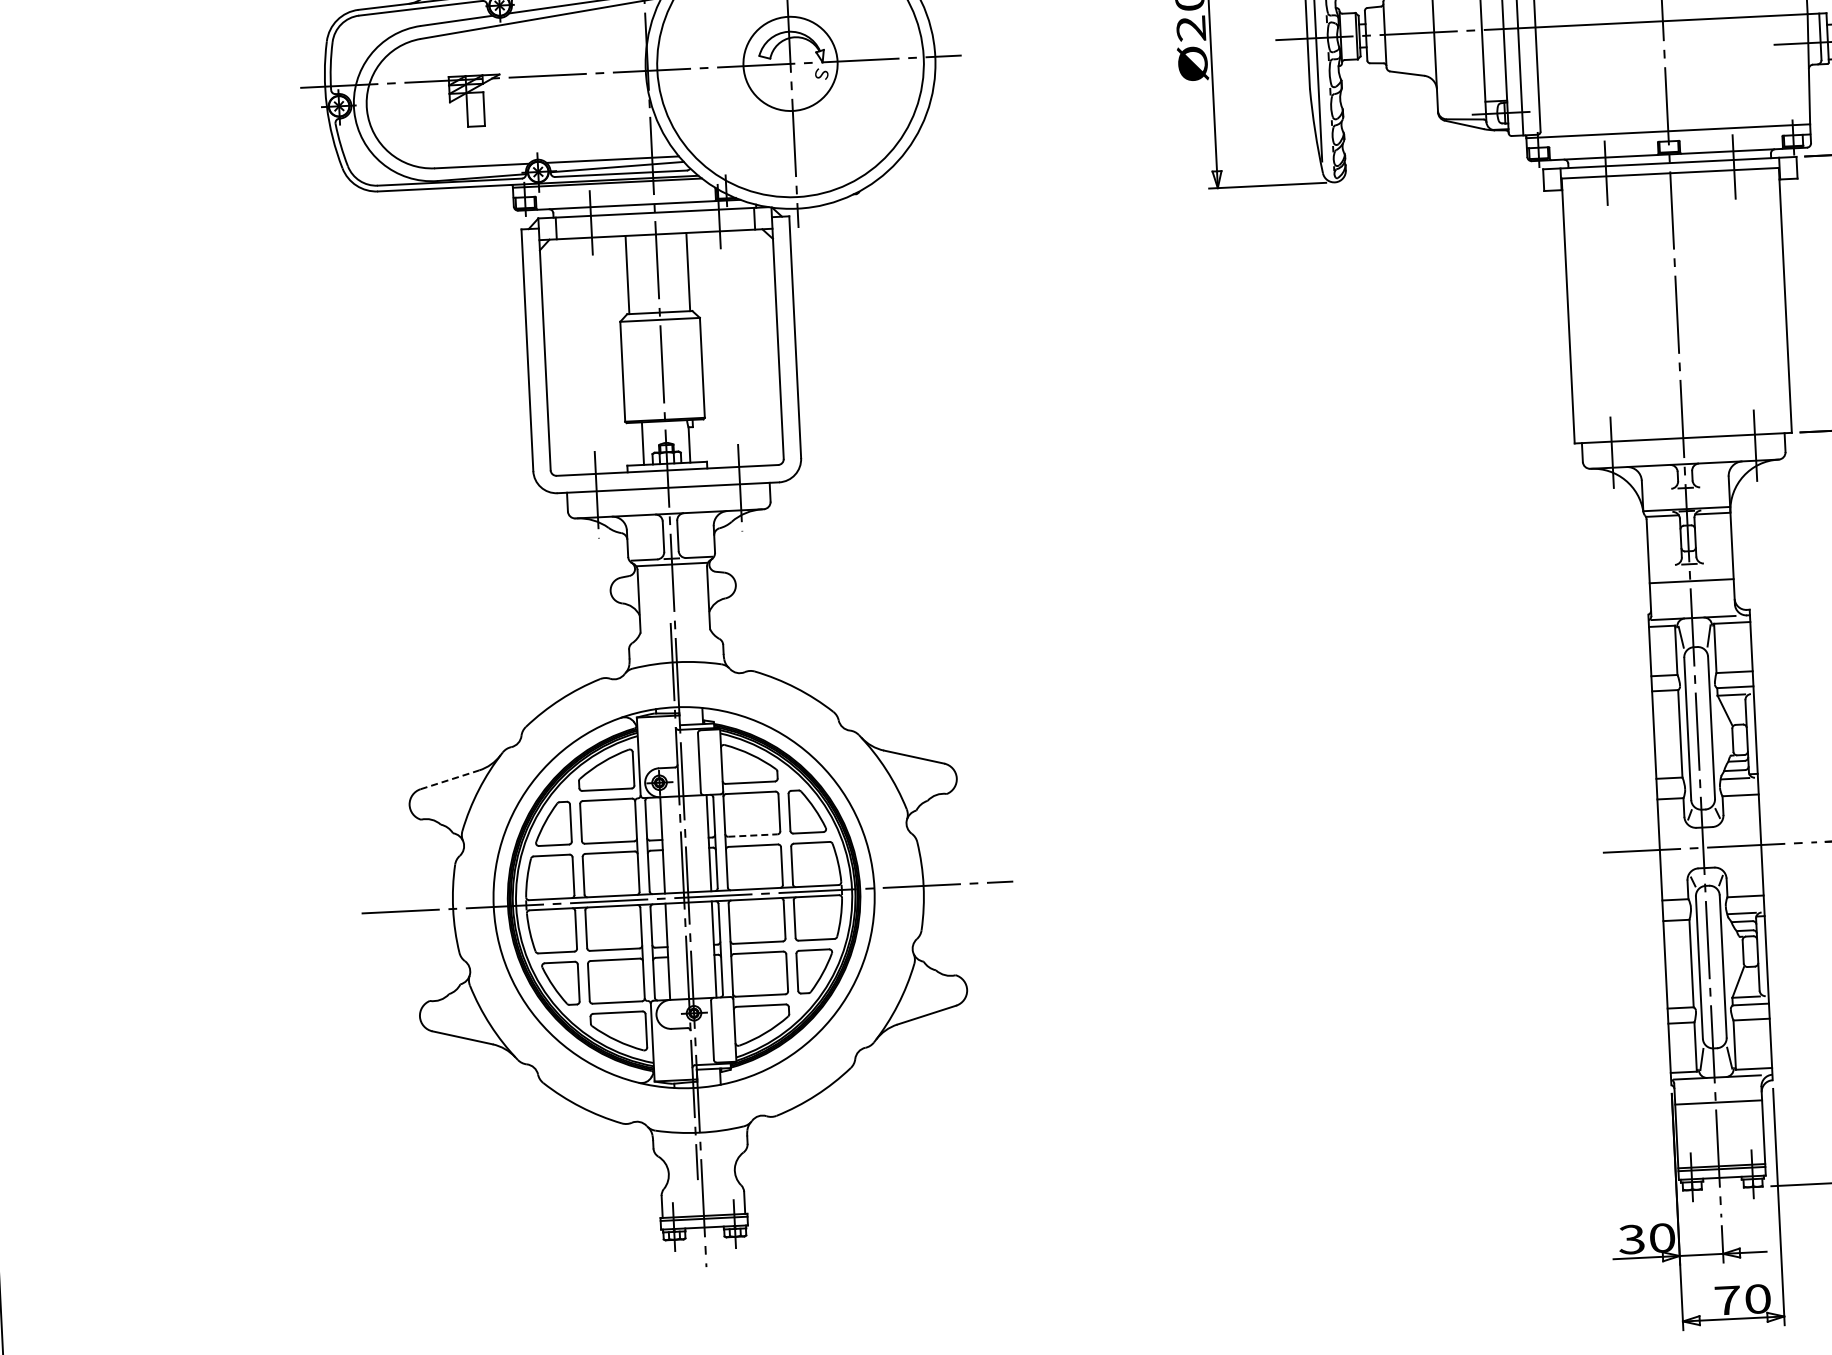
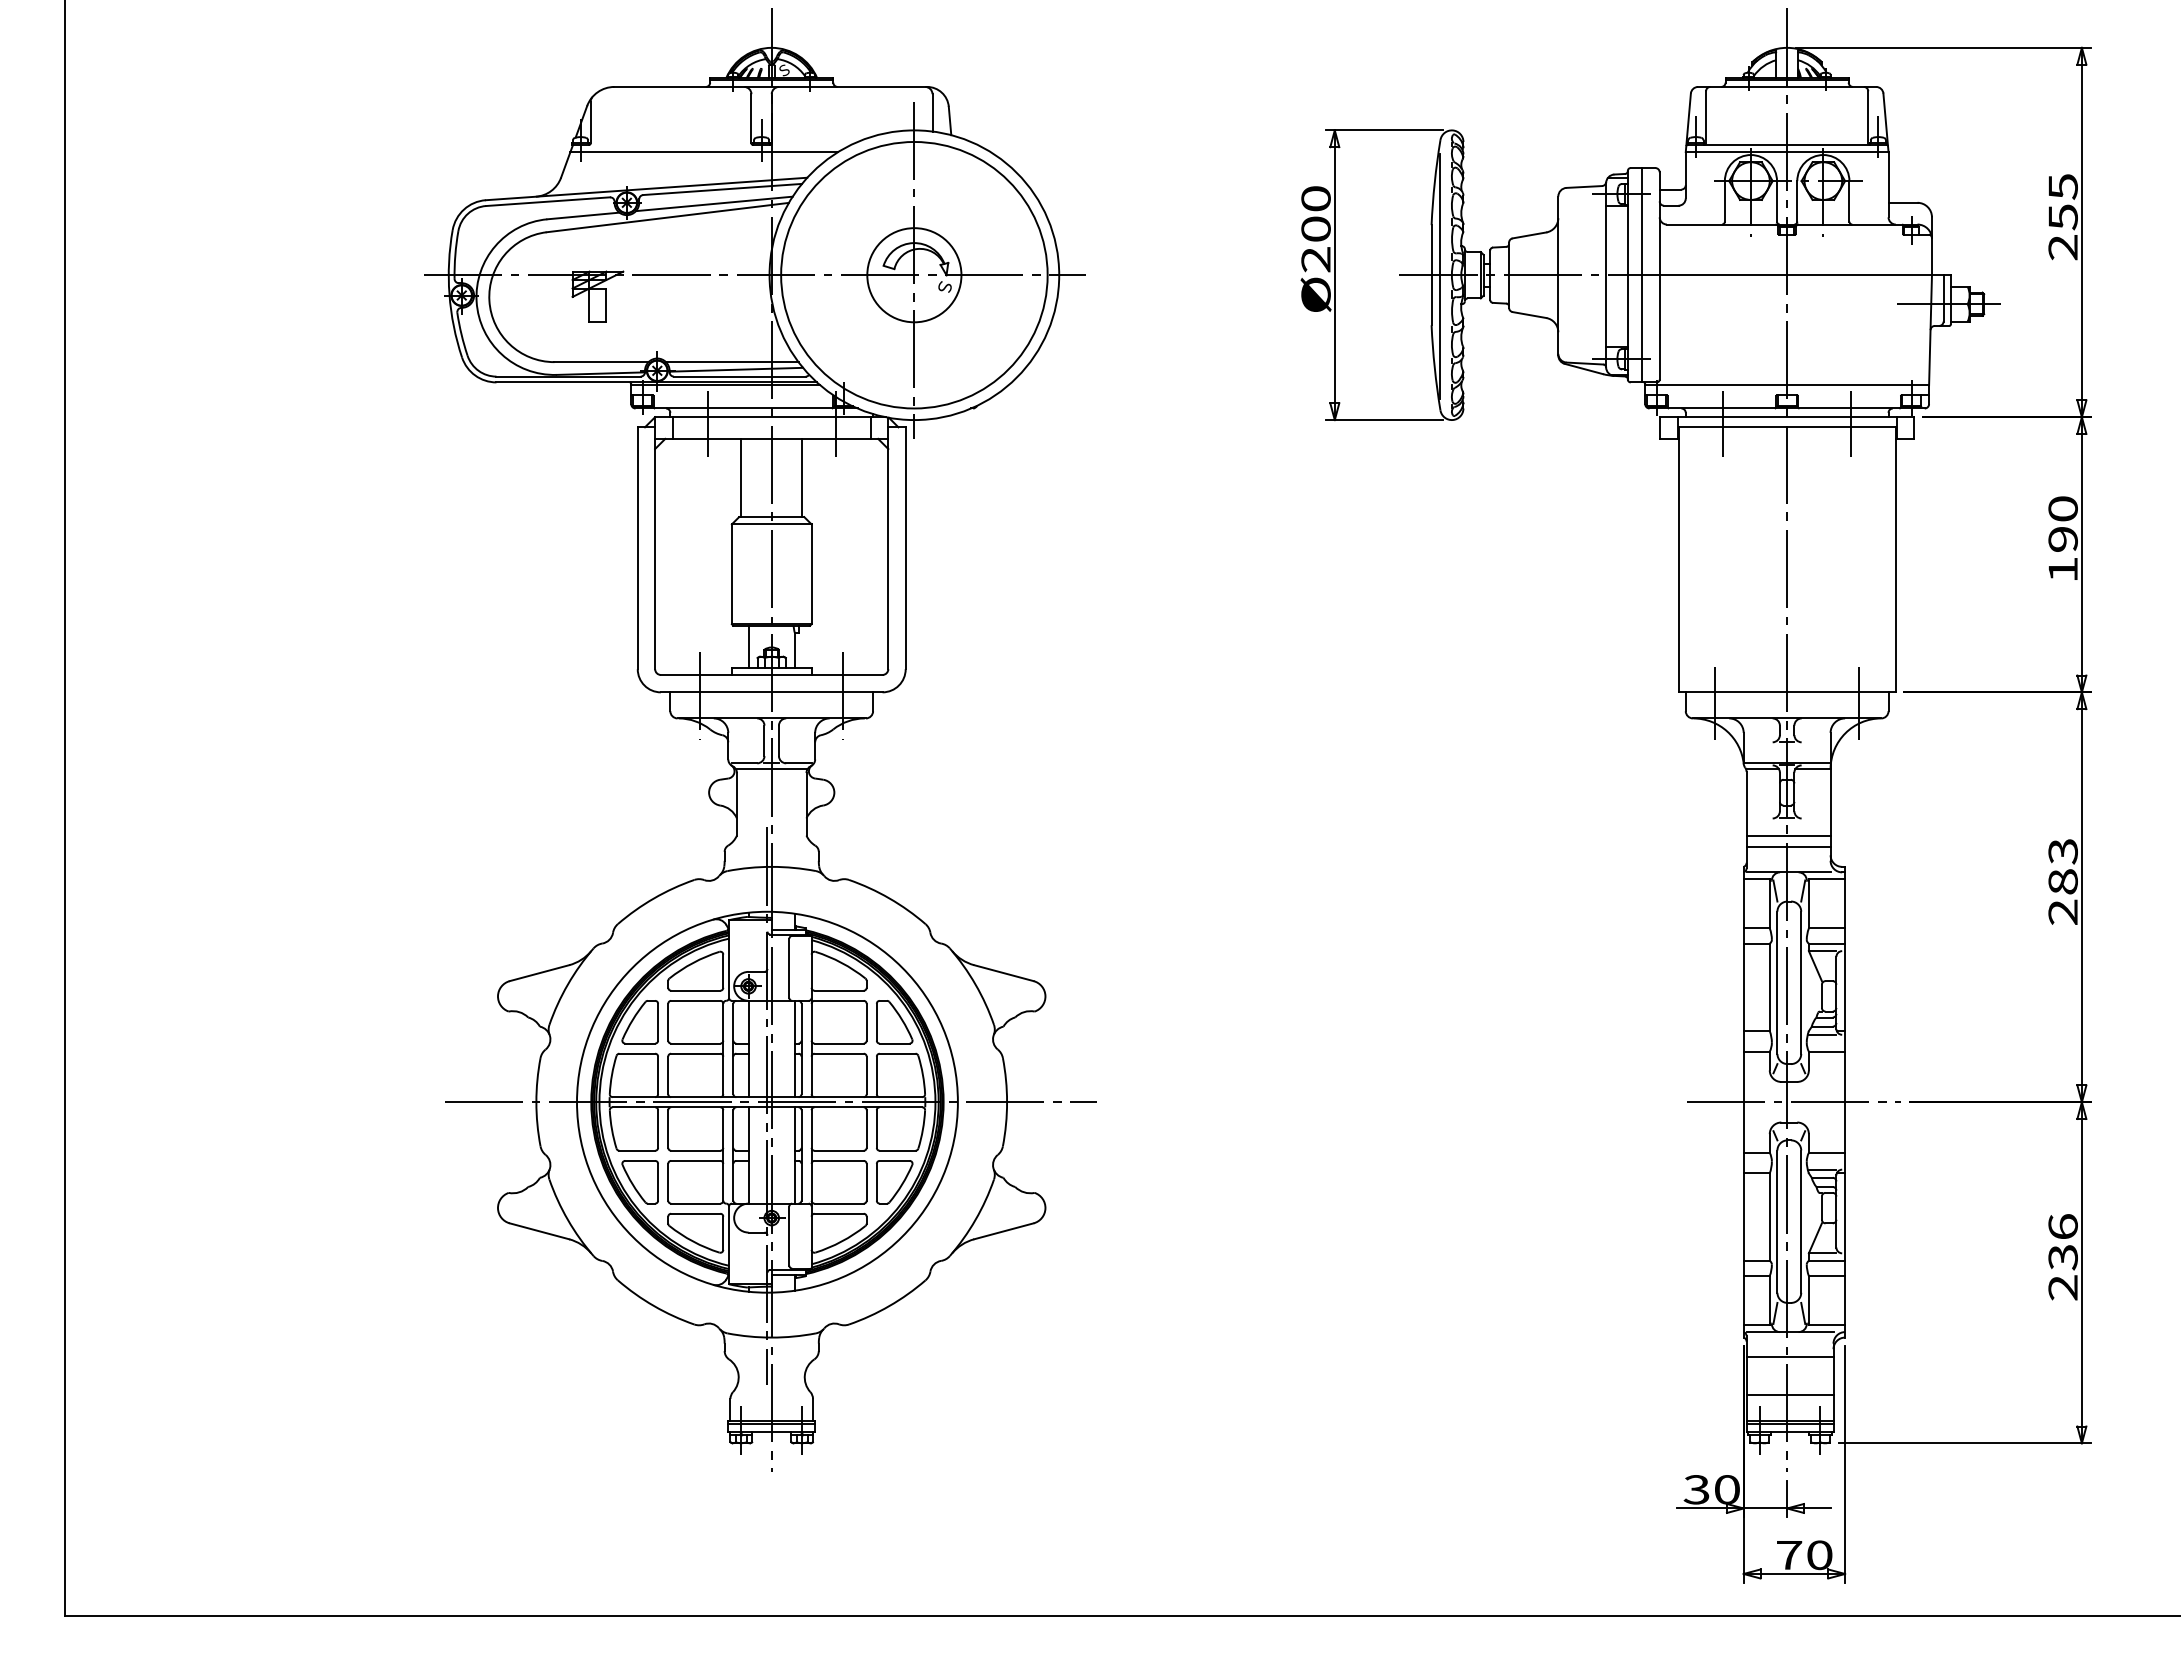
line: (1692, 593) -> (1788, 847), added
line: (449, 780) -> (539, 973), dashed -> solid
line: (753, 835) -> (839, 1043), dashed -> solid
line: (1719, 1139) -> (1789, 1394), added

